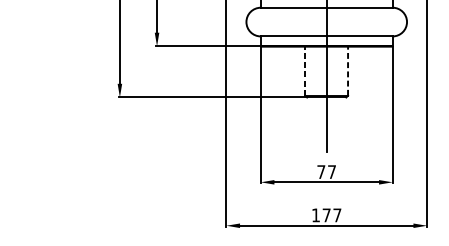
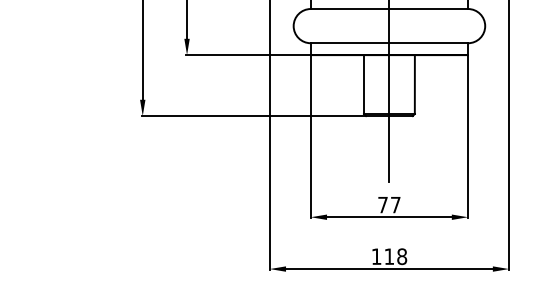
line: (305, 71) -> (364, 84), dashed -> solid
line: (347, 71) -> (414, 84), dashed -> solid
text: (331, 215) -> (395, 256), 177 -> 118

